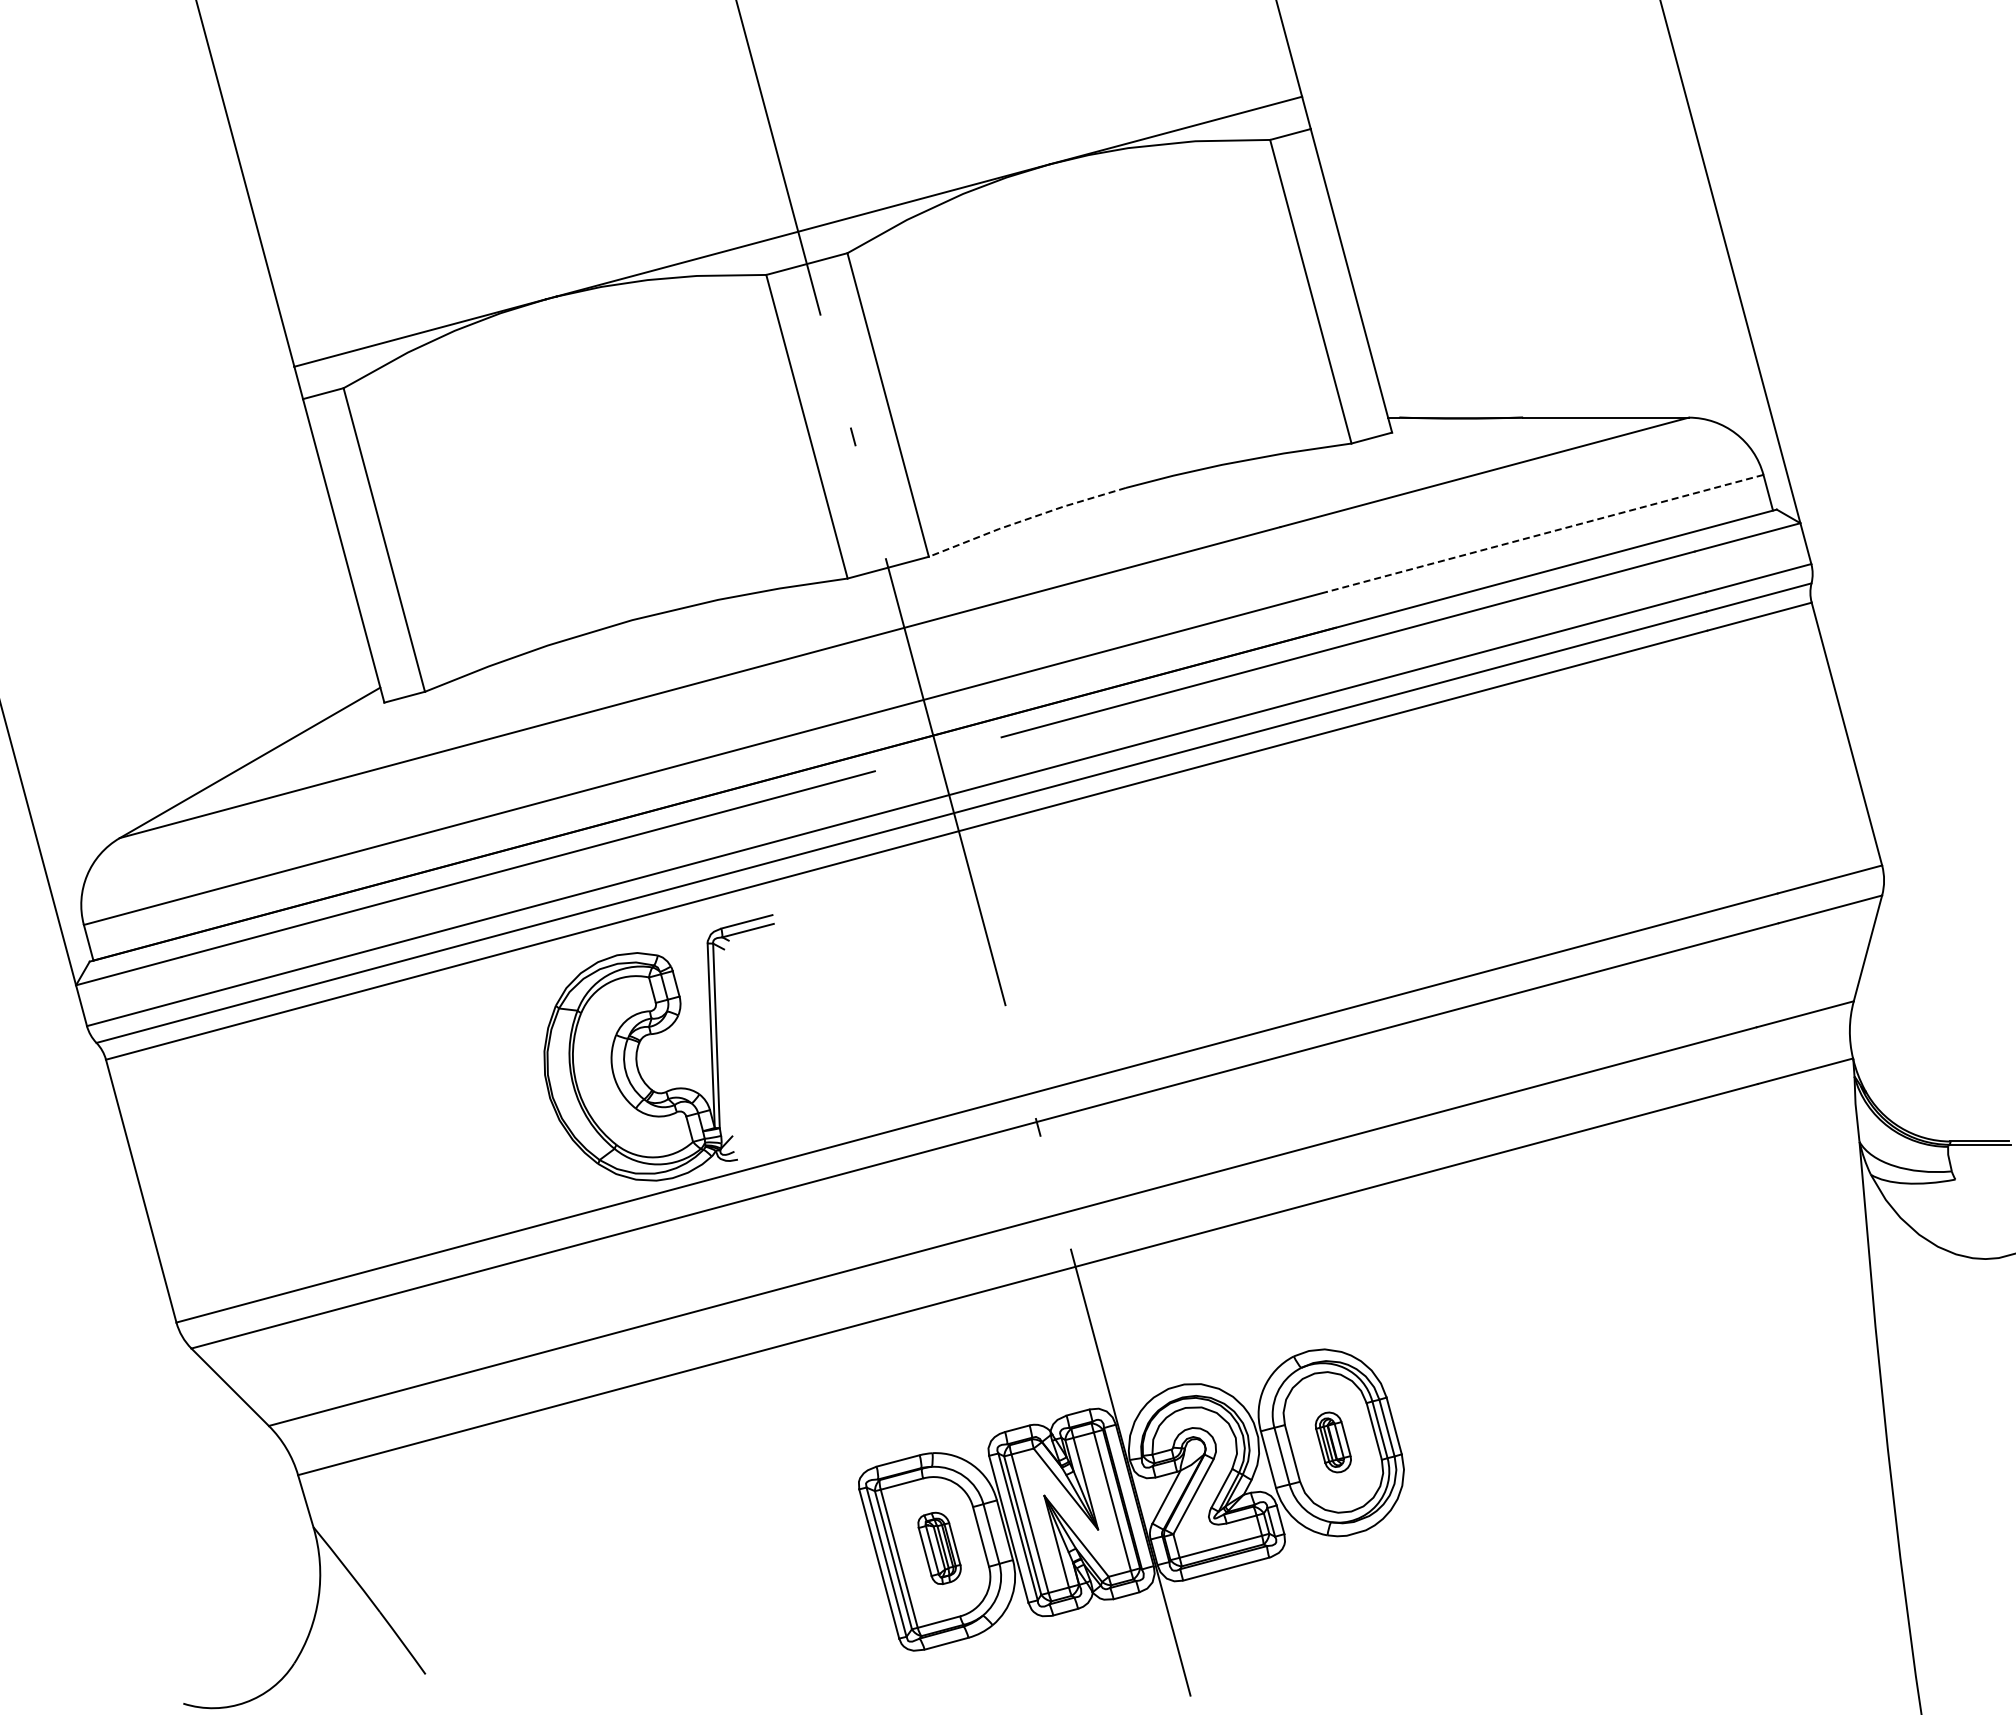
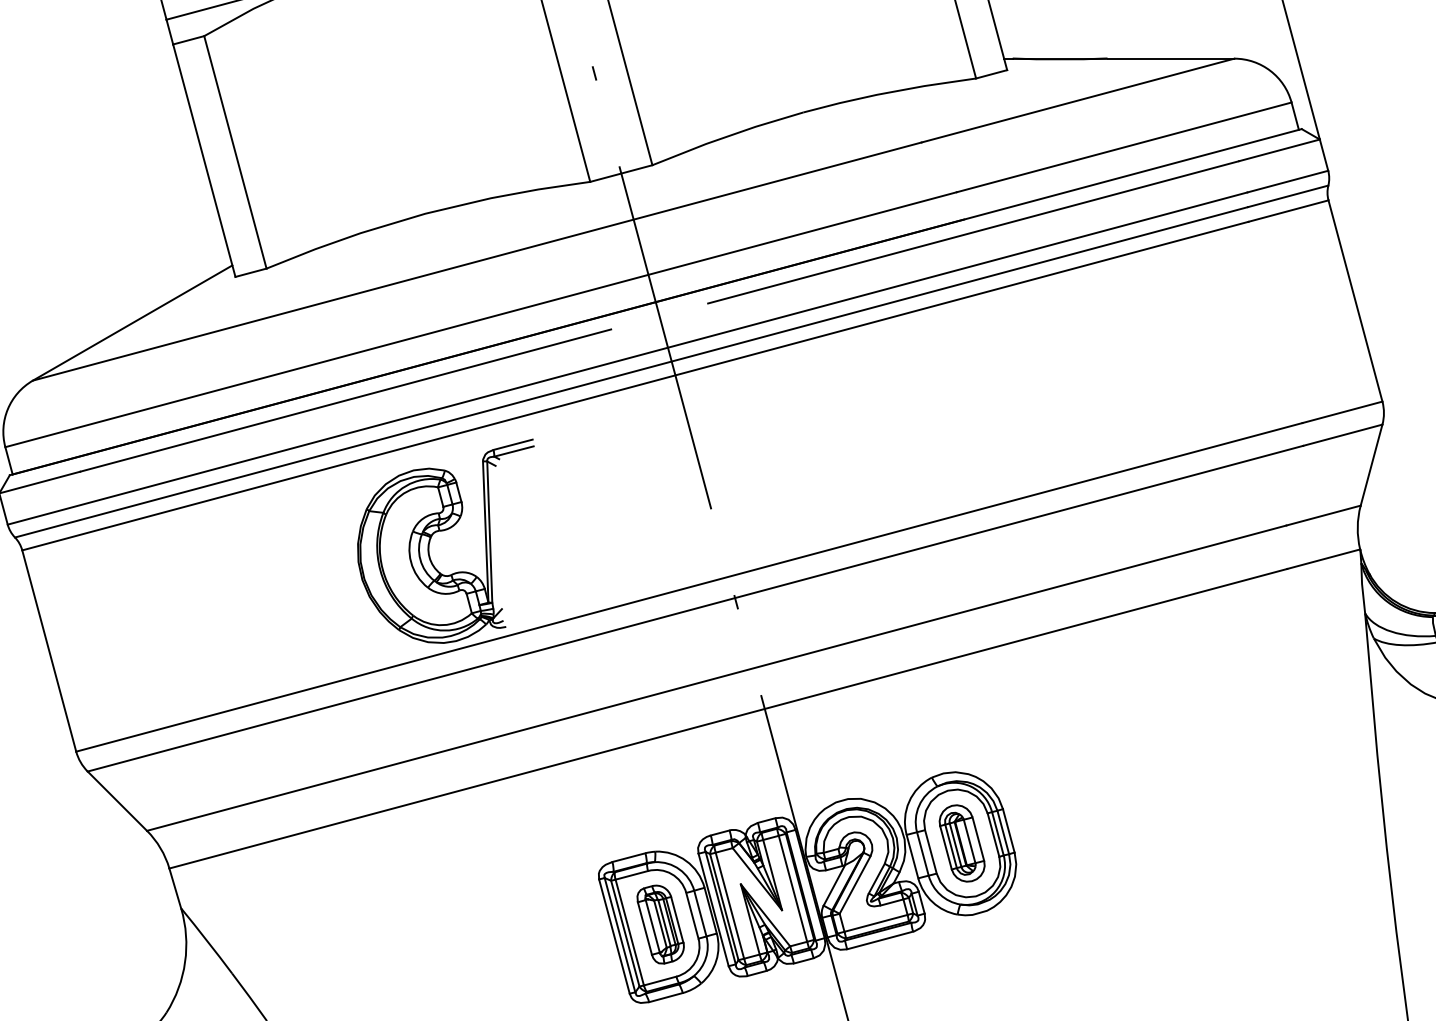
line: (1026, 519) -> (727, 136), dashed -> solid
line: (1544, 533) -> (1123, 147), dashed -> solid
part: (1333, 1442) -> (962, 843), size x1.67
part: (939, 1548) -> (660, 924), size x1.43

